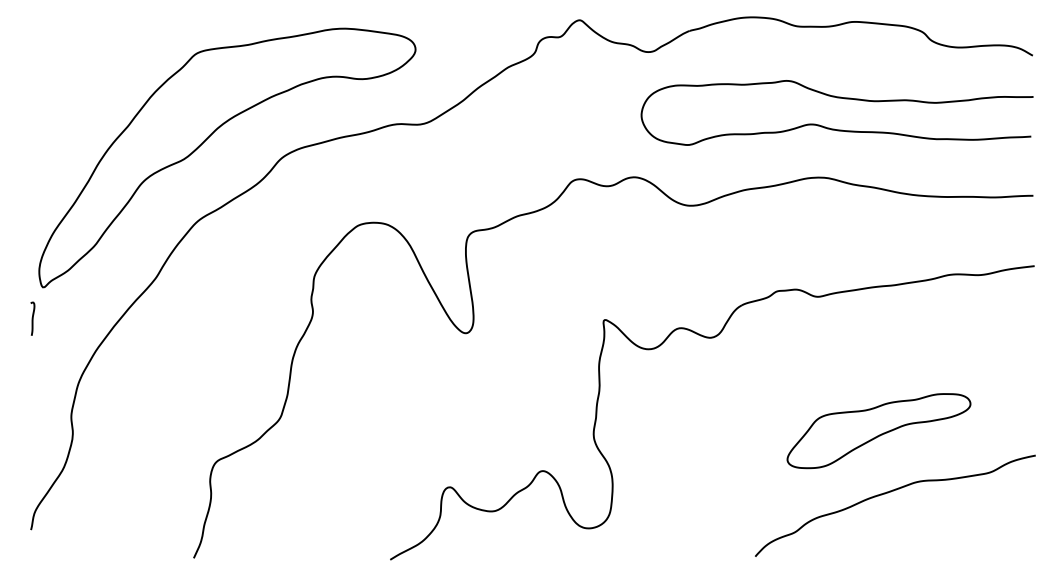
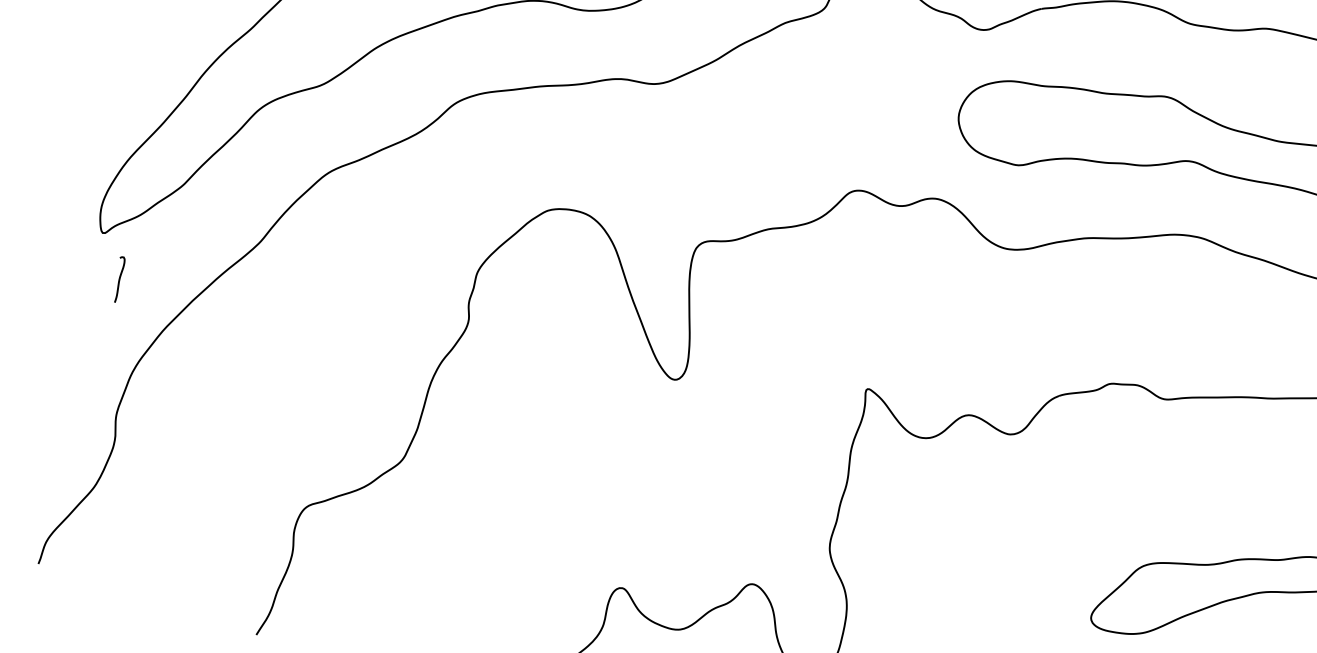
curve: (32, 318) -> (119, 279), moved

